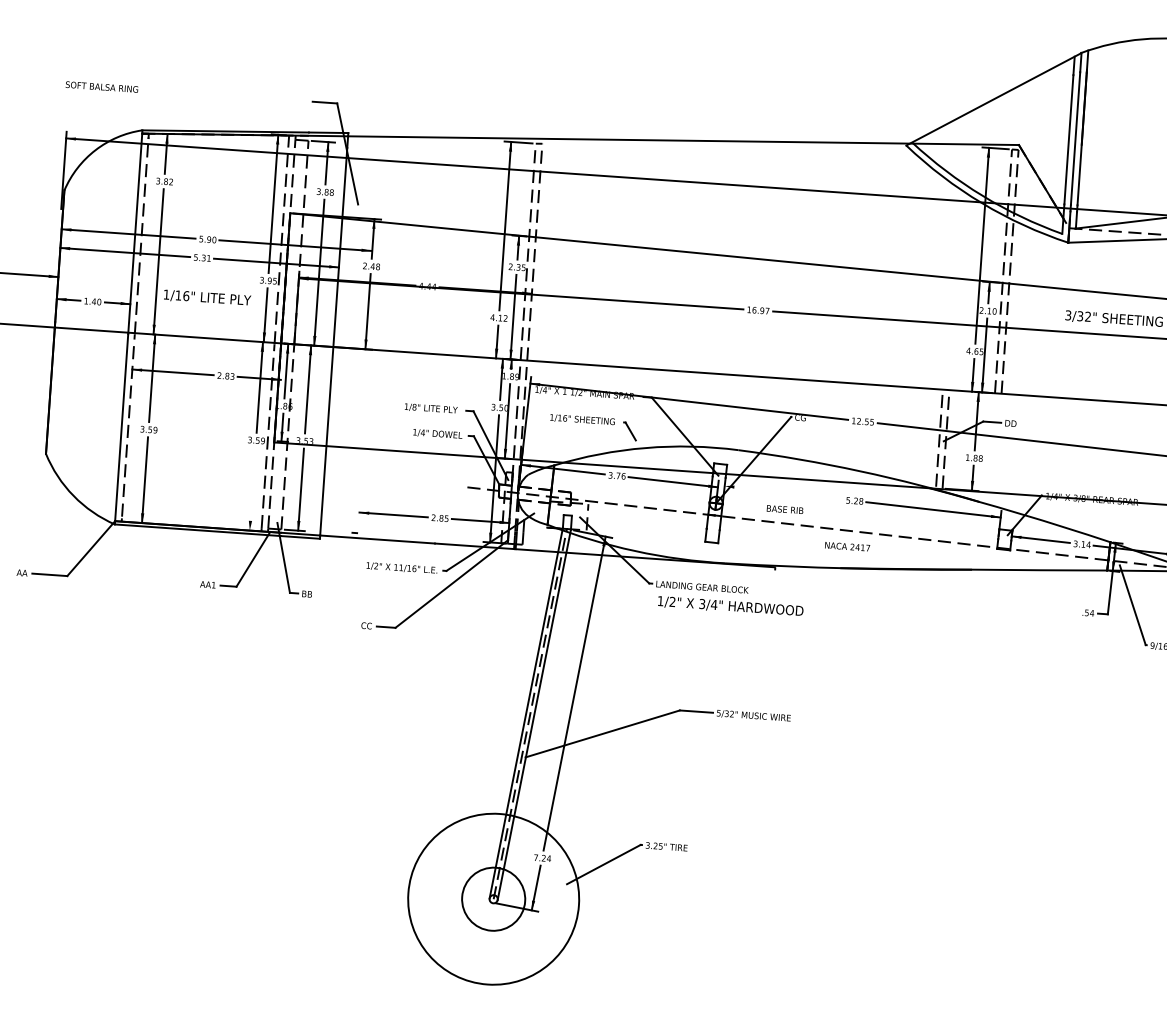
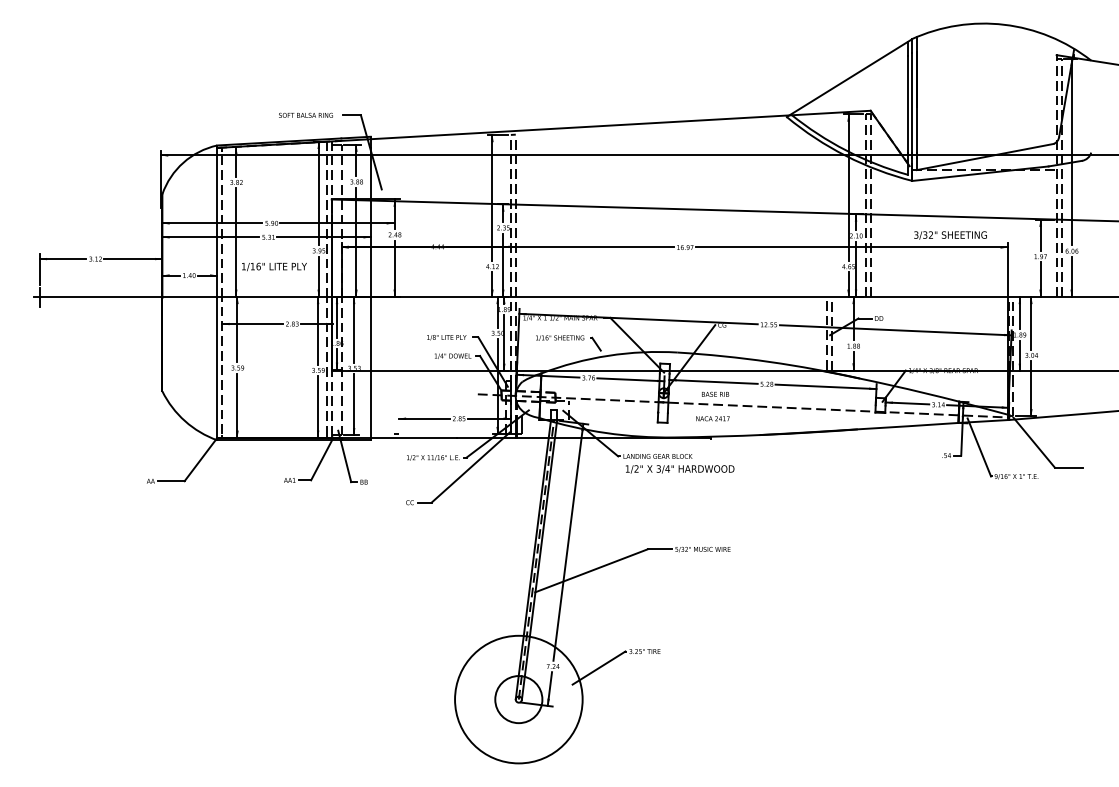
text: (101, 85) -> (305, 114), moved
line: (253, 488) -> (318, 406), added
line: (783, 492) -> (713, 381), added
text: (846, 546) -> (712, 418), moved

